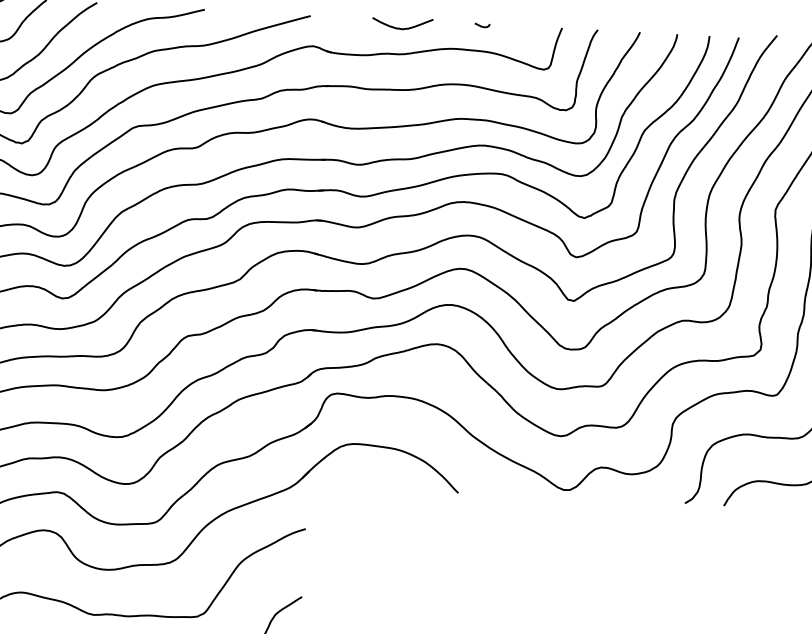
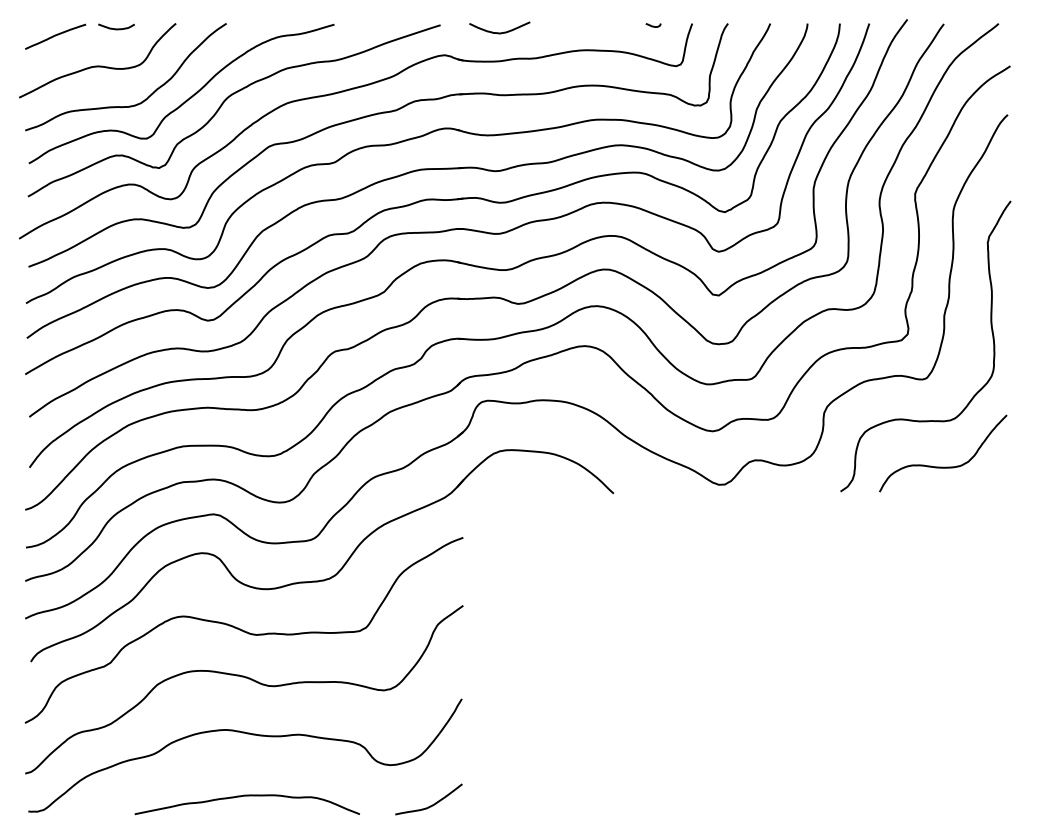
curve: (482, 25) -> (653, 25), moved
curve: (402, 28) -> (499, 32), moved

